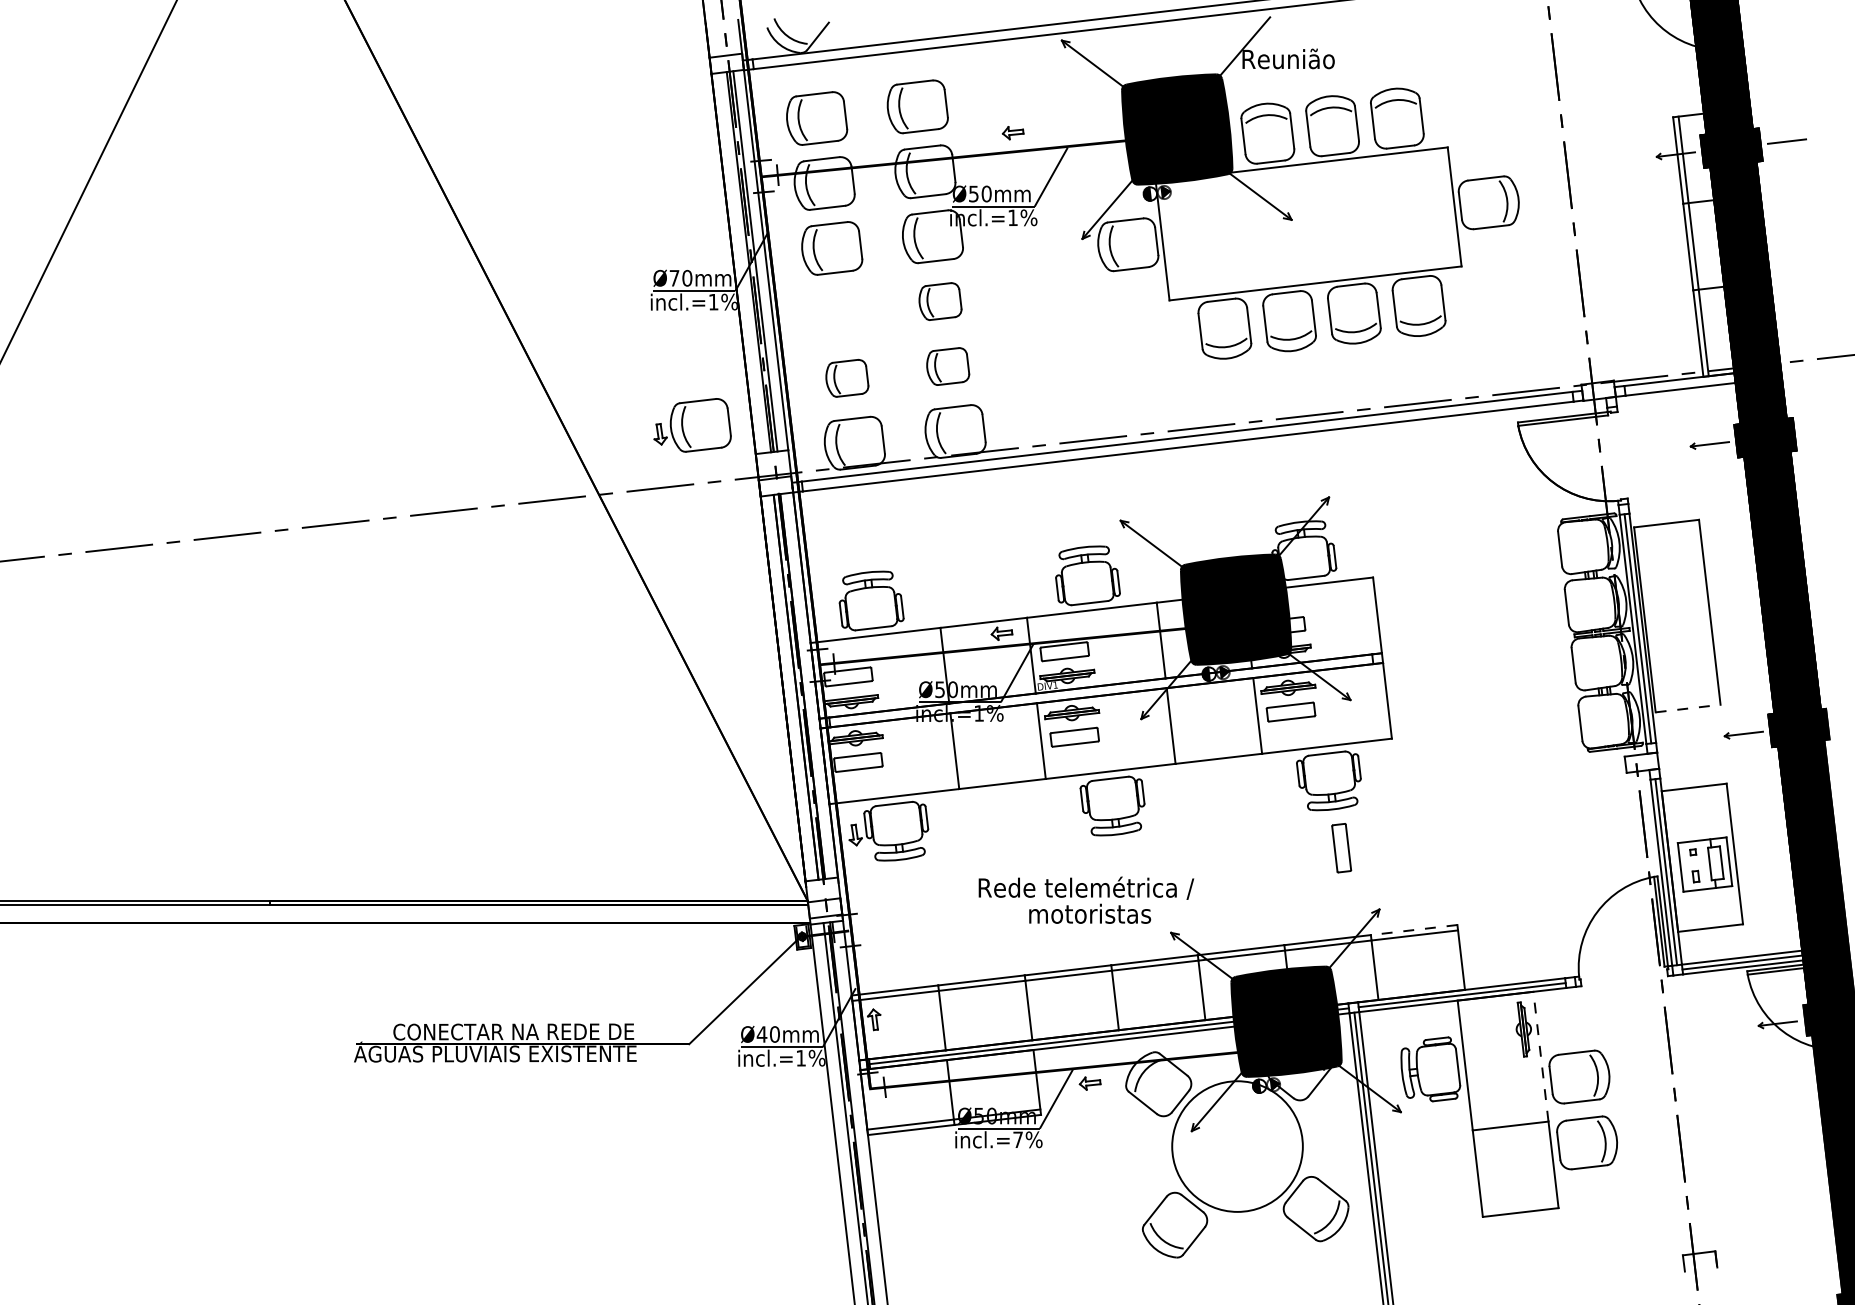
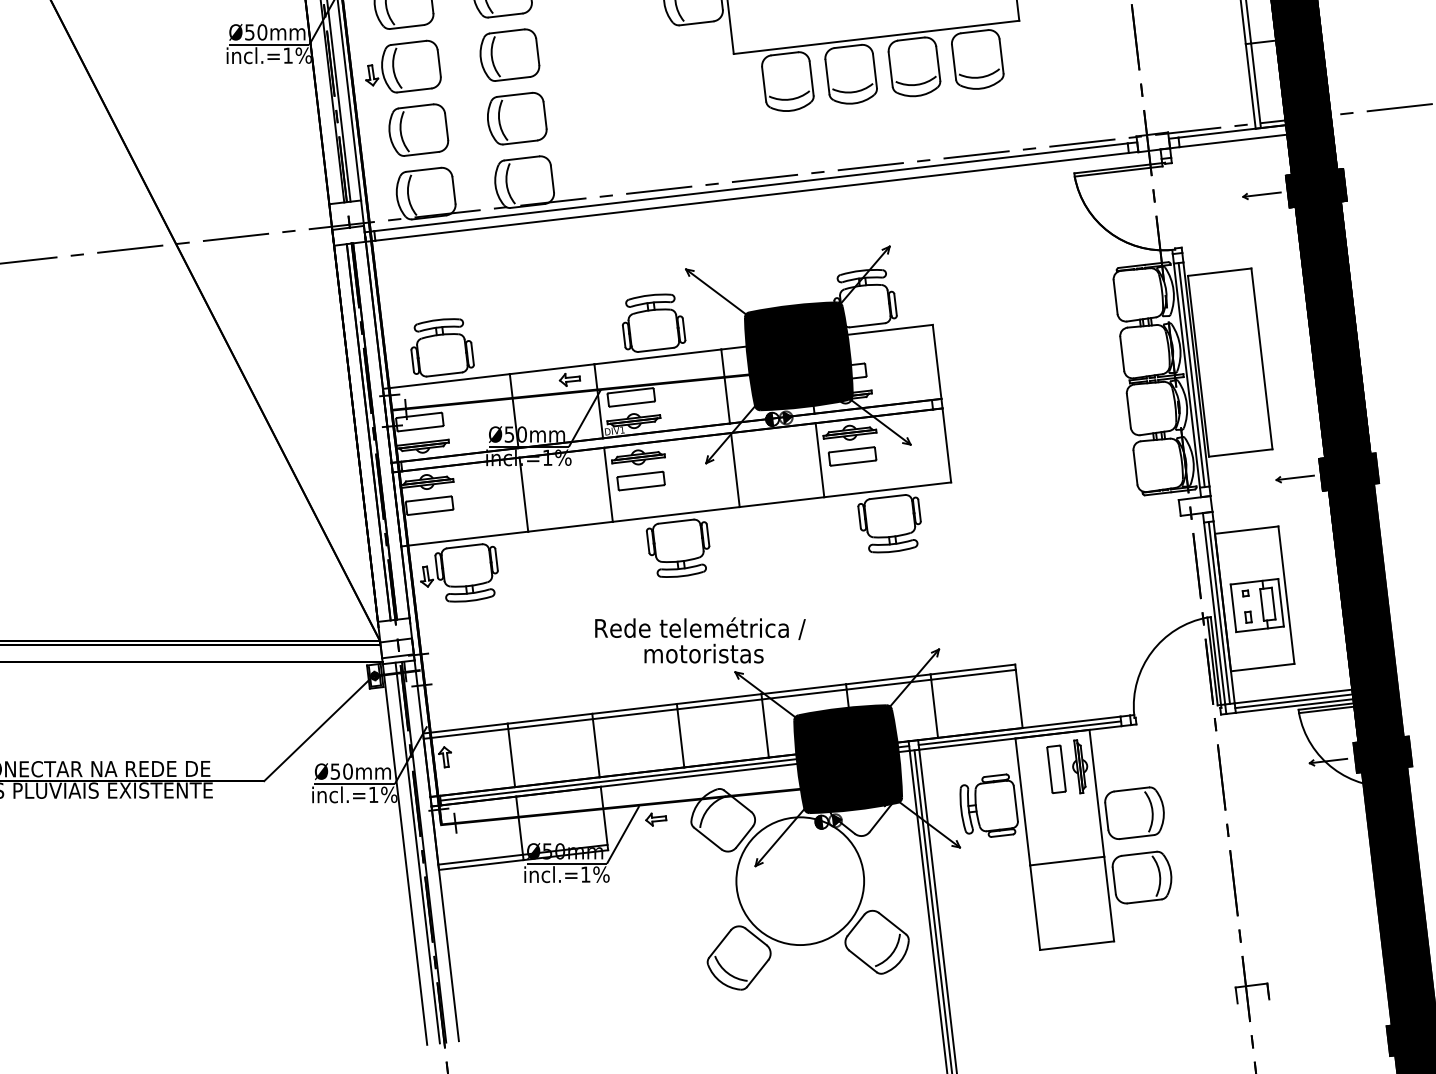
text: (674, 278) -> (249, 32), Ø70mm -> Ø50mm
part: (940, 301) -> (509, 55), size x1.43
part: (948, 366) -> (517, 118), size x1.43
part: (847, 378) -> (418, 130), size x1.43
part: (692, 425) -> (403, 66), moved
line: (1688, 708) -> (1241, 452), dashed -> solid
part: (1341, 848) -> (1056, 769), moved
text: (1086, 899) -> (700, 639), moved
line: (1414, 930) -> (973, 669), dashed -> solid
text: (761, 1034) -> (334, 771), Ø40mm -> Ø50mm
line: (1540, 1056) -> (1096, 793), dashed -> solid
text: (1017, 1139) -> (585, 874), incl.=7%%% -> incl.=1%%%

